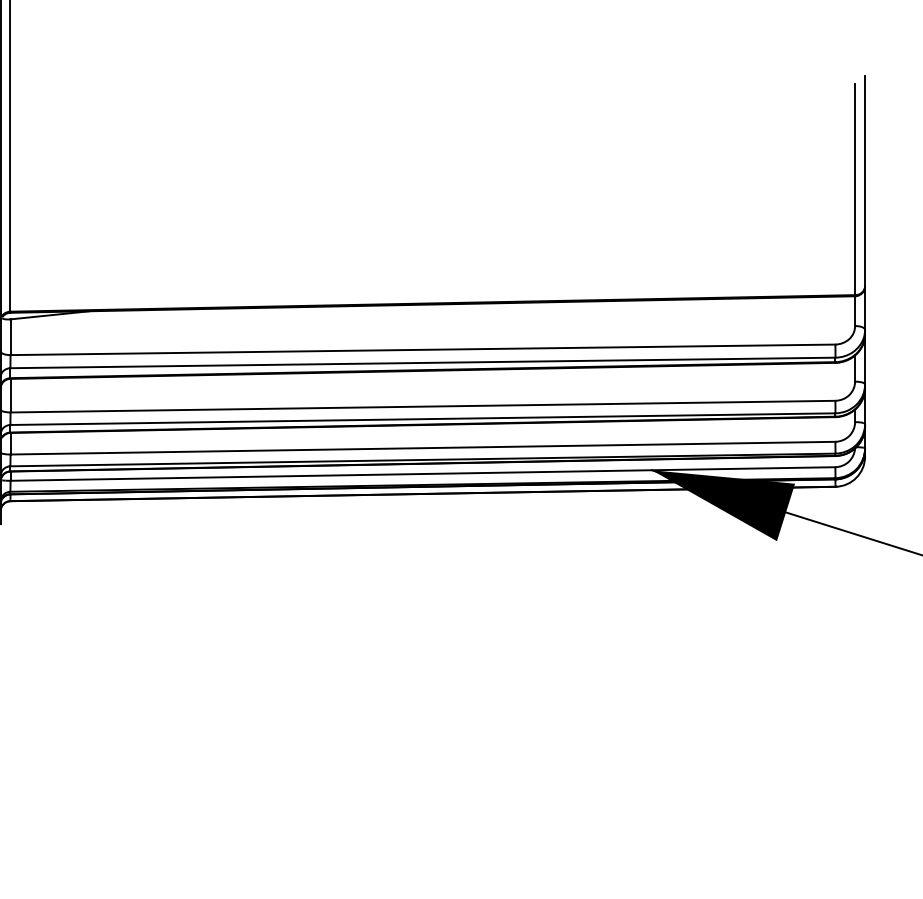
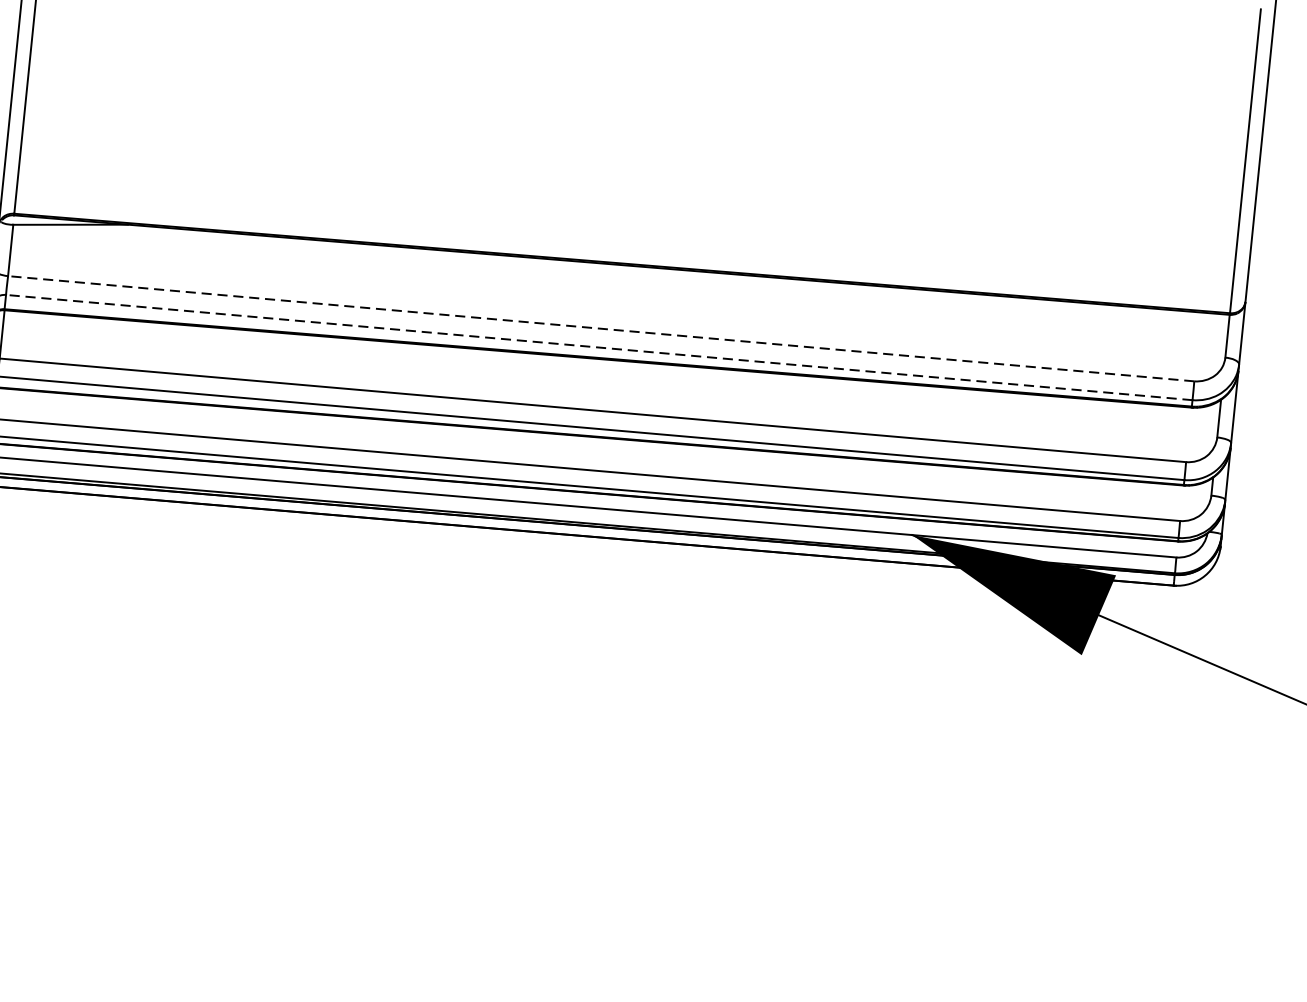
line: (422, 349) -> (600, 328), solid -> dashed
line: (422, 362) -> (598, 346), solid -> dashed

